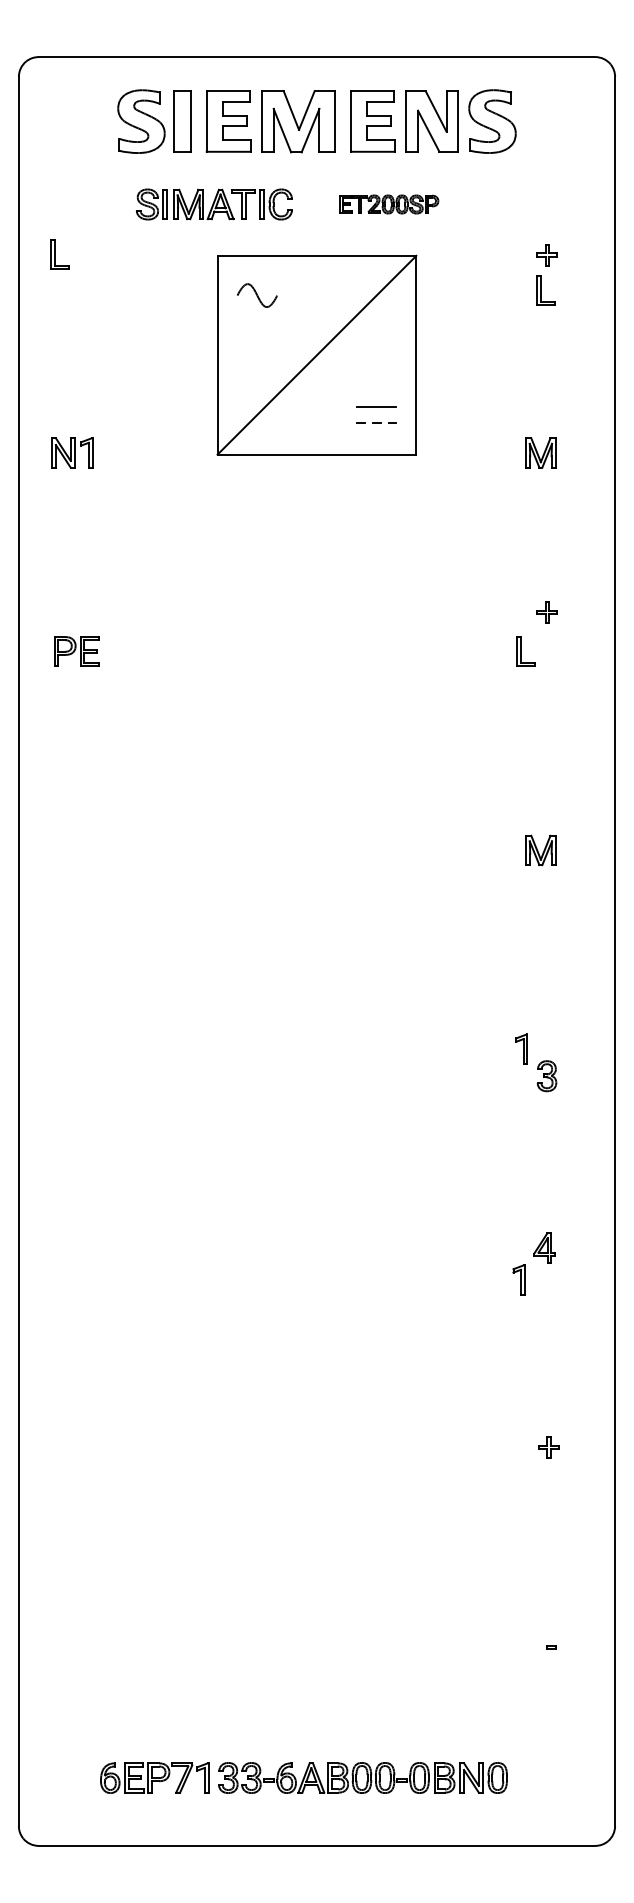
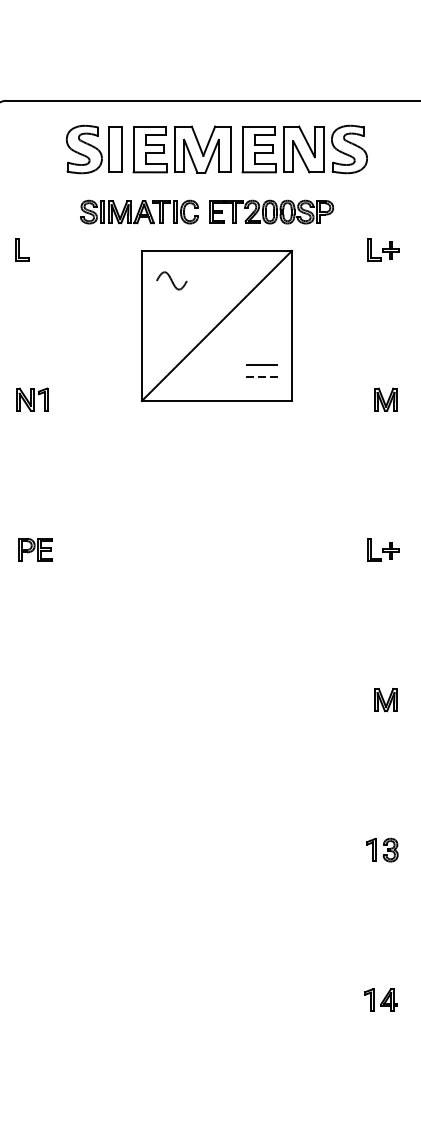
part: (389, 204) -> (271, 212), size x1.67
part: (545, 290) -> (374, 249), moved
part: (546, 612) -> (390, 550), moved
part: (546, 1076) -> (390, 850), moved
part: (518, 1279) -> (369, 999), moved

